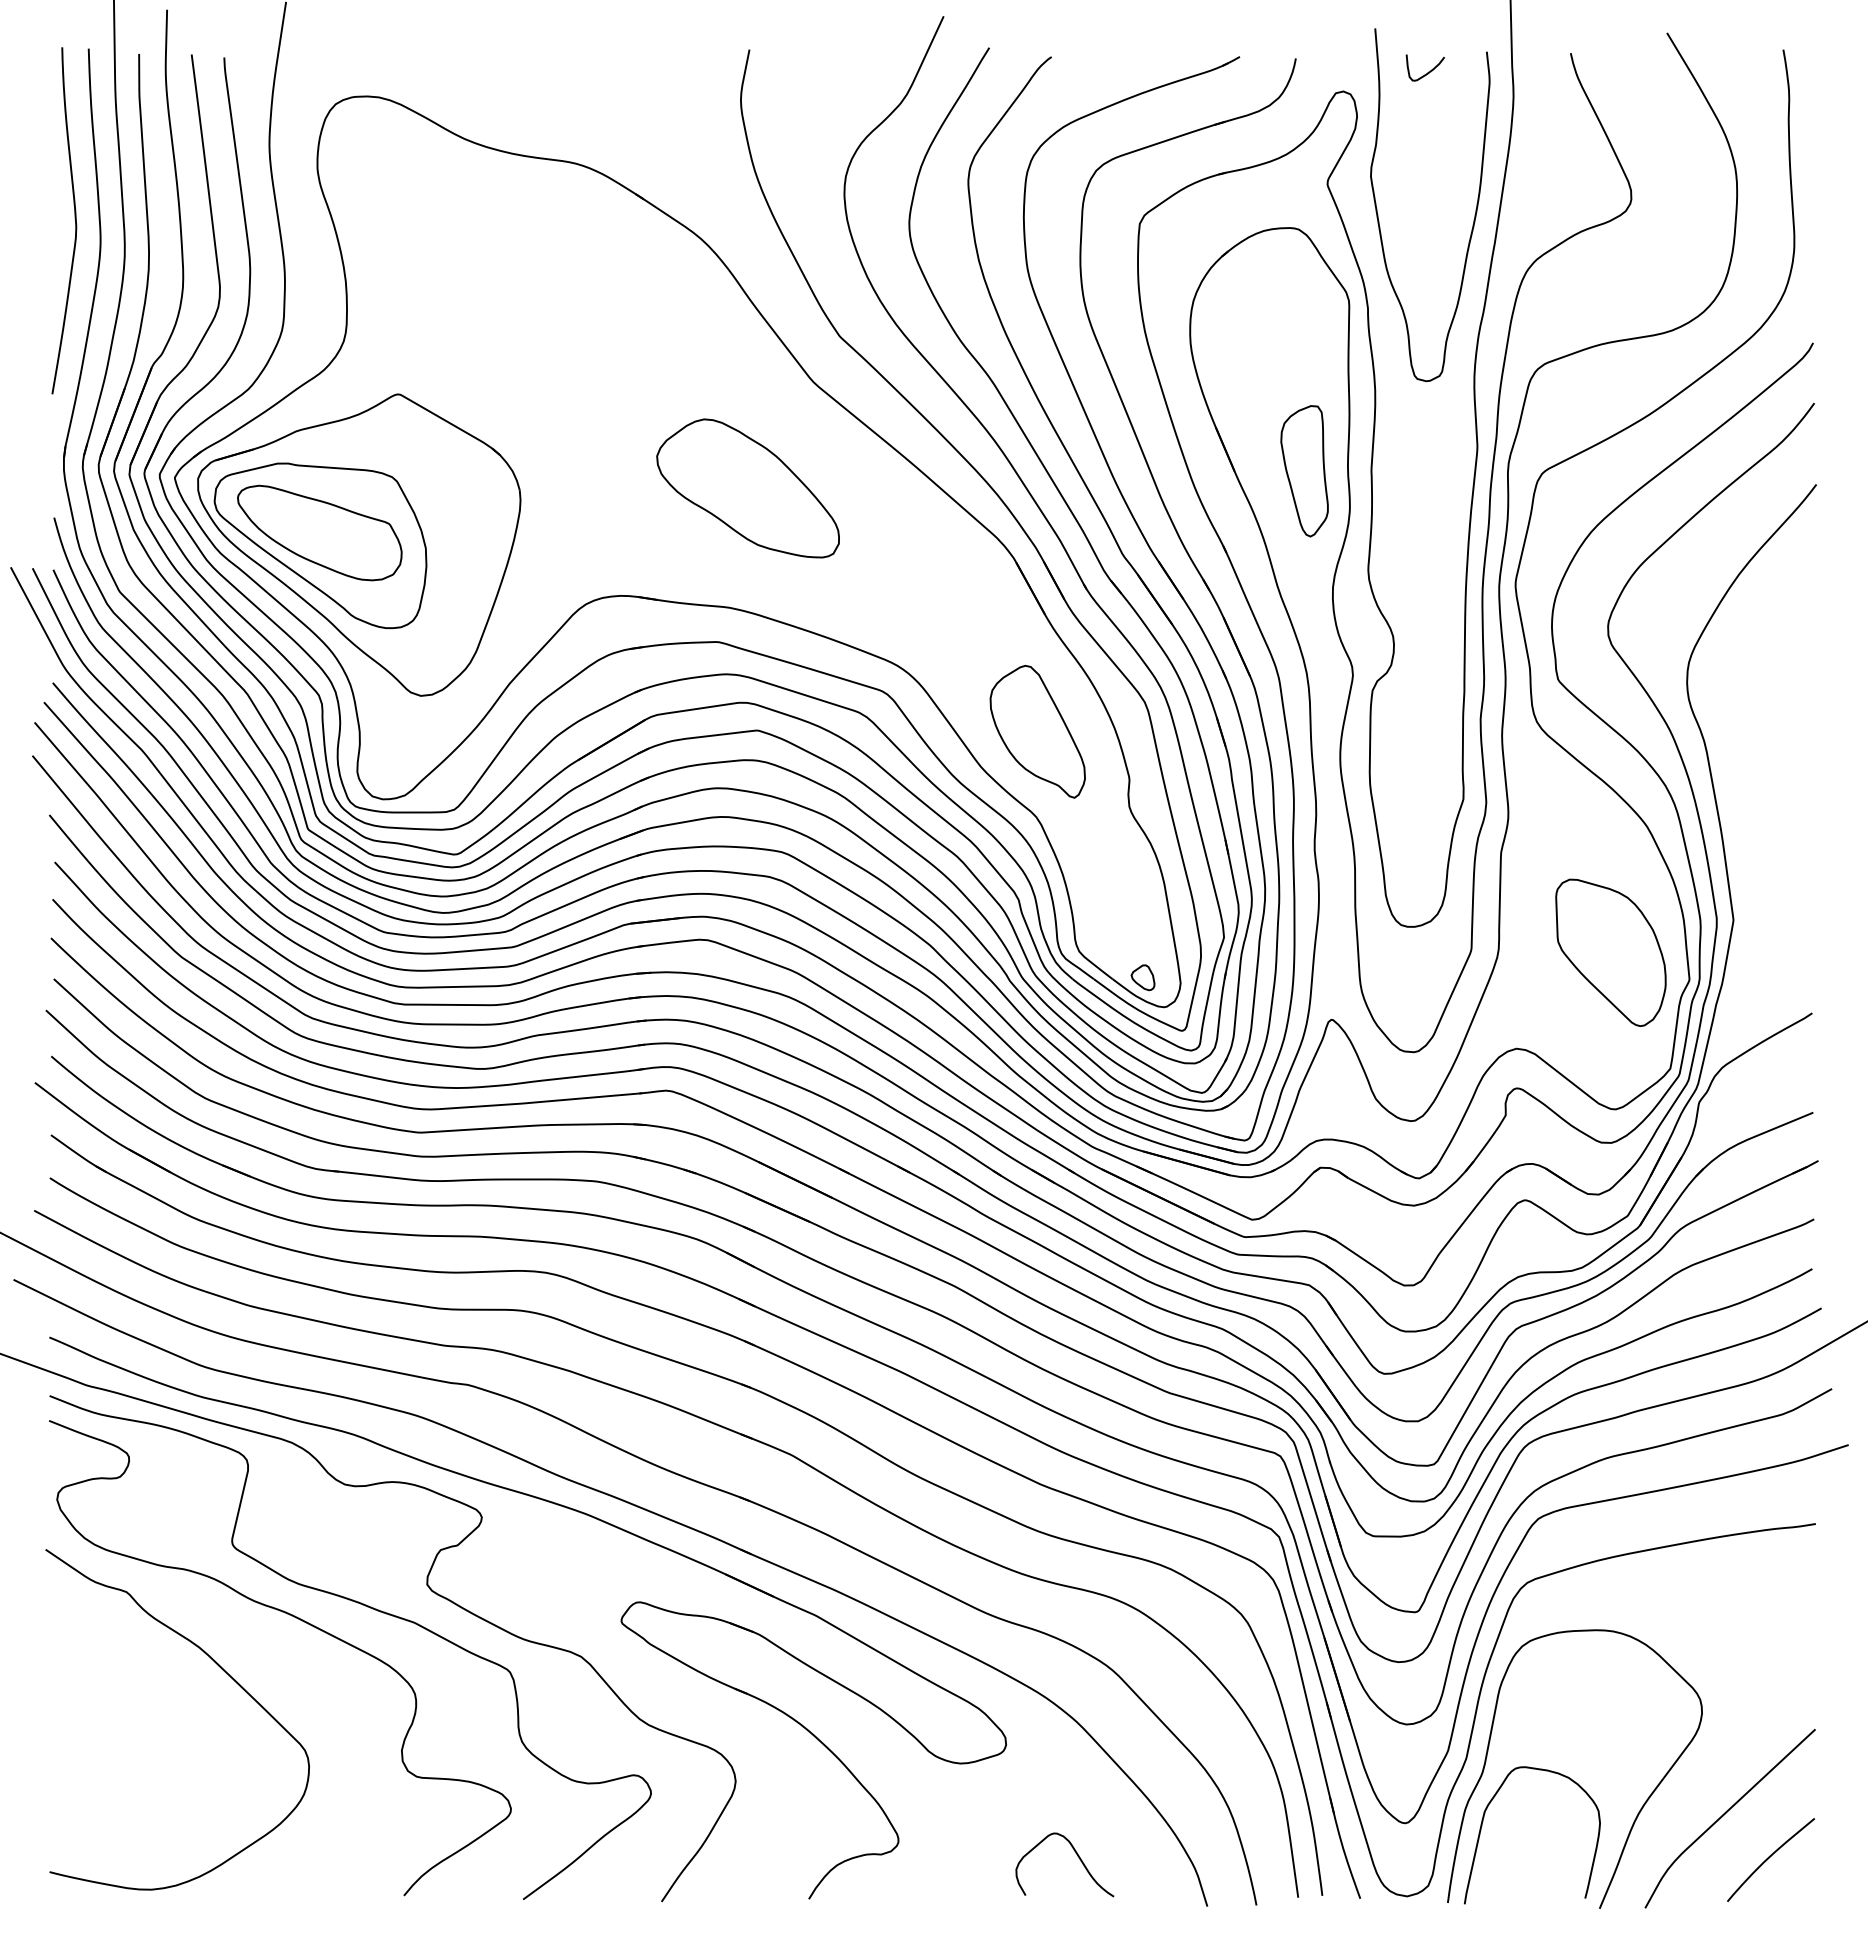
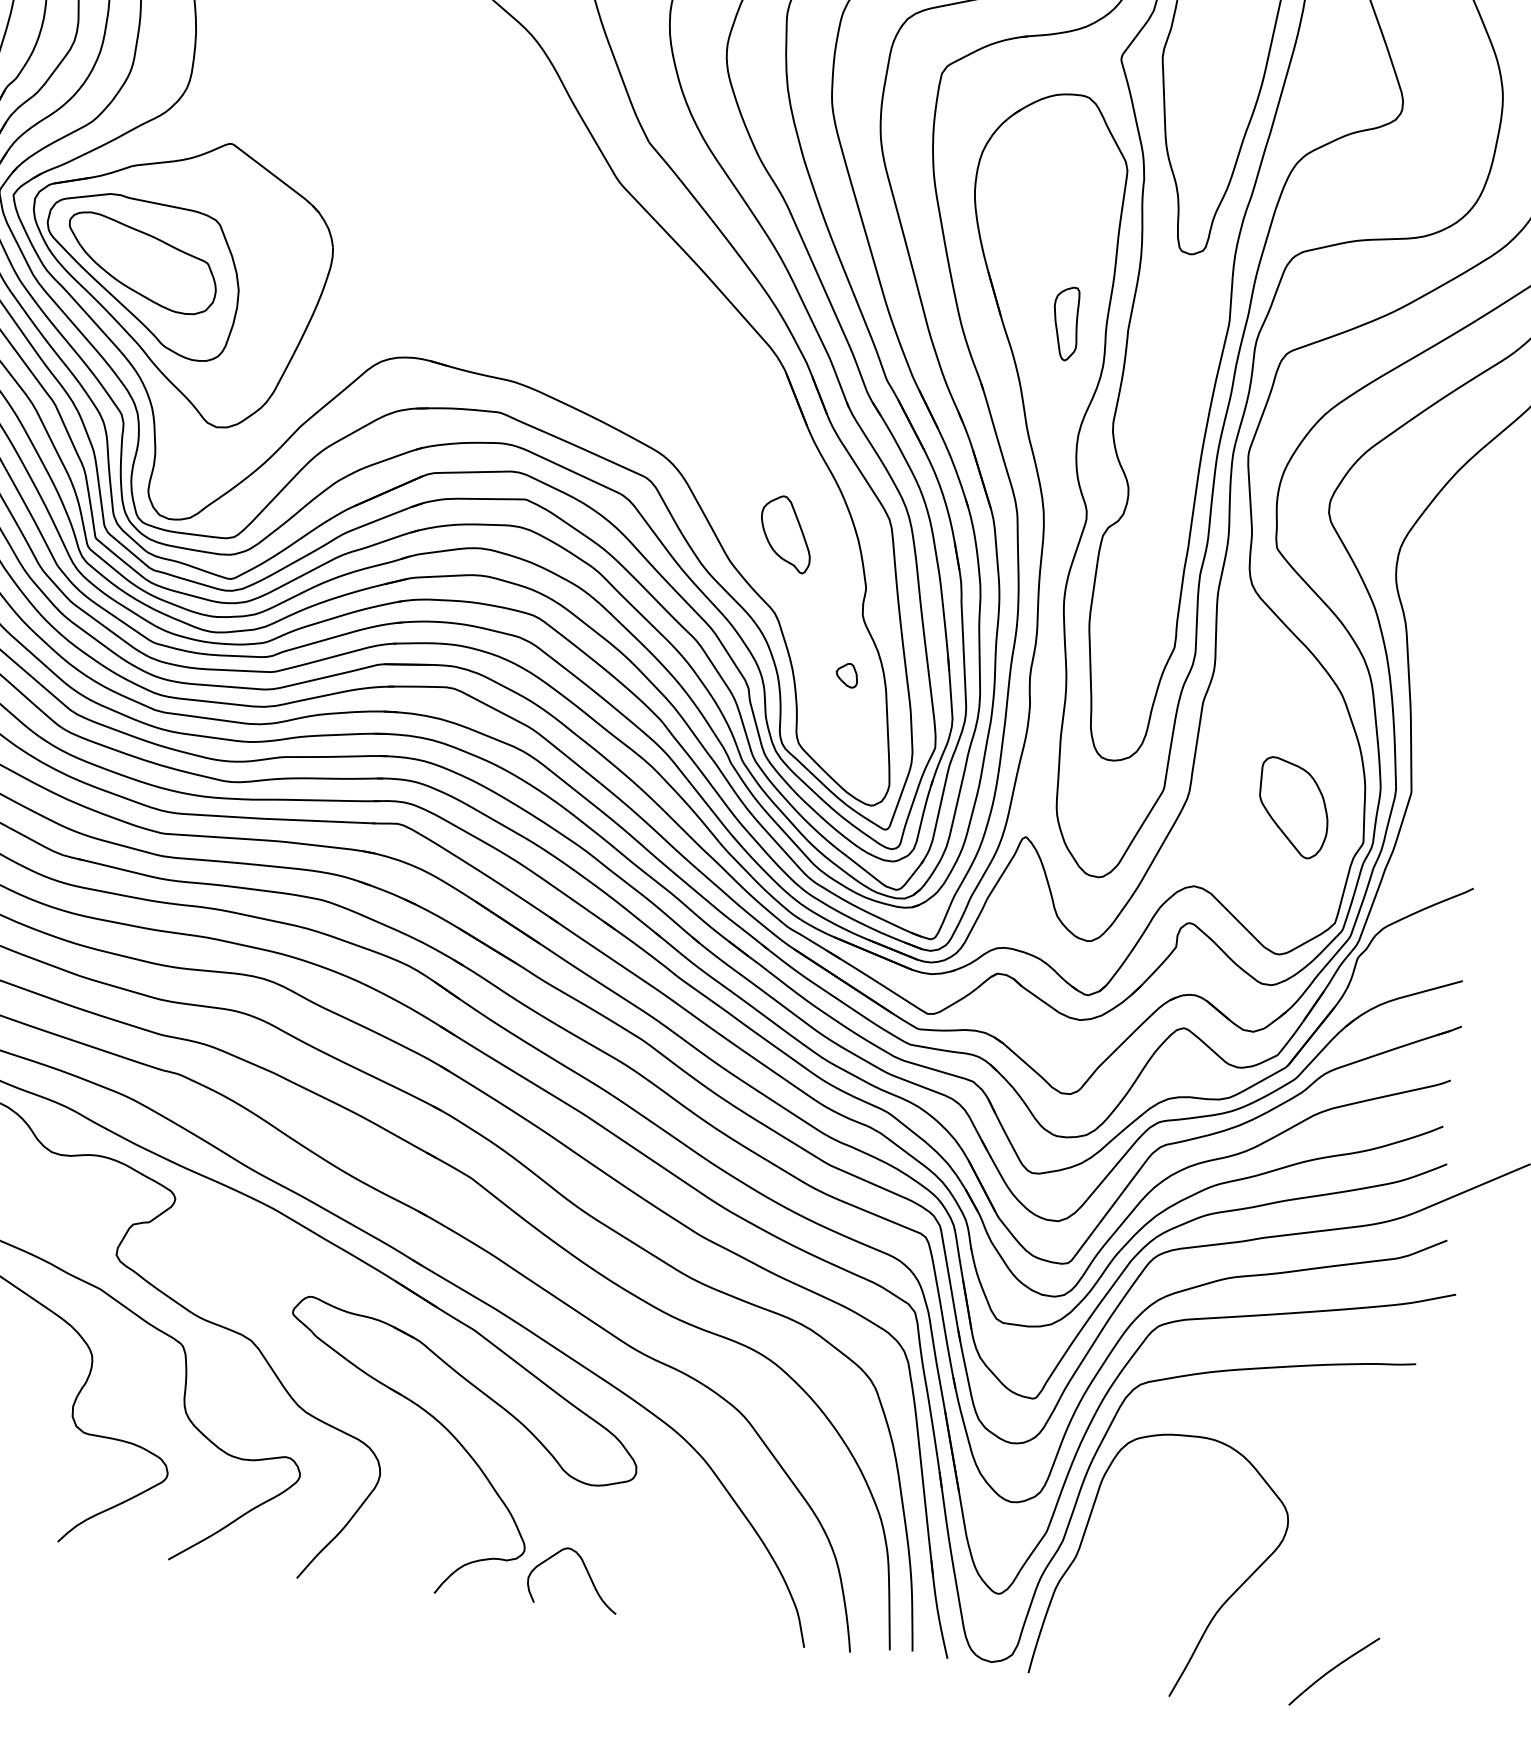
part: (1304, 471) -> (1065, 323), size x0.6
part: (747, 488) -> (545, 273), removed
part: (1037, 731) -> (786, 533), size x0.6
part: (1610, 952) -> (1293, 807), size x0.7
part: (1142, 977) -> (846, 675), moved
curve: (1725, 1814) -> (1297, 1623), removed
curve: (1482, 1826) -> (1069, 1606), removed
curve: (1078, 1858) -> (587, 1574), moved

